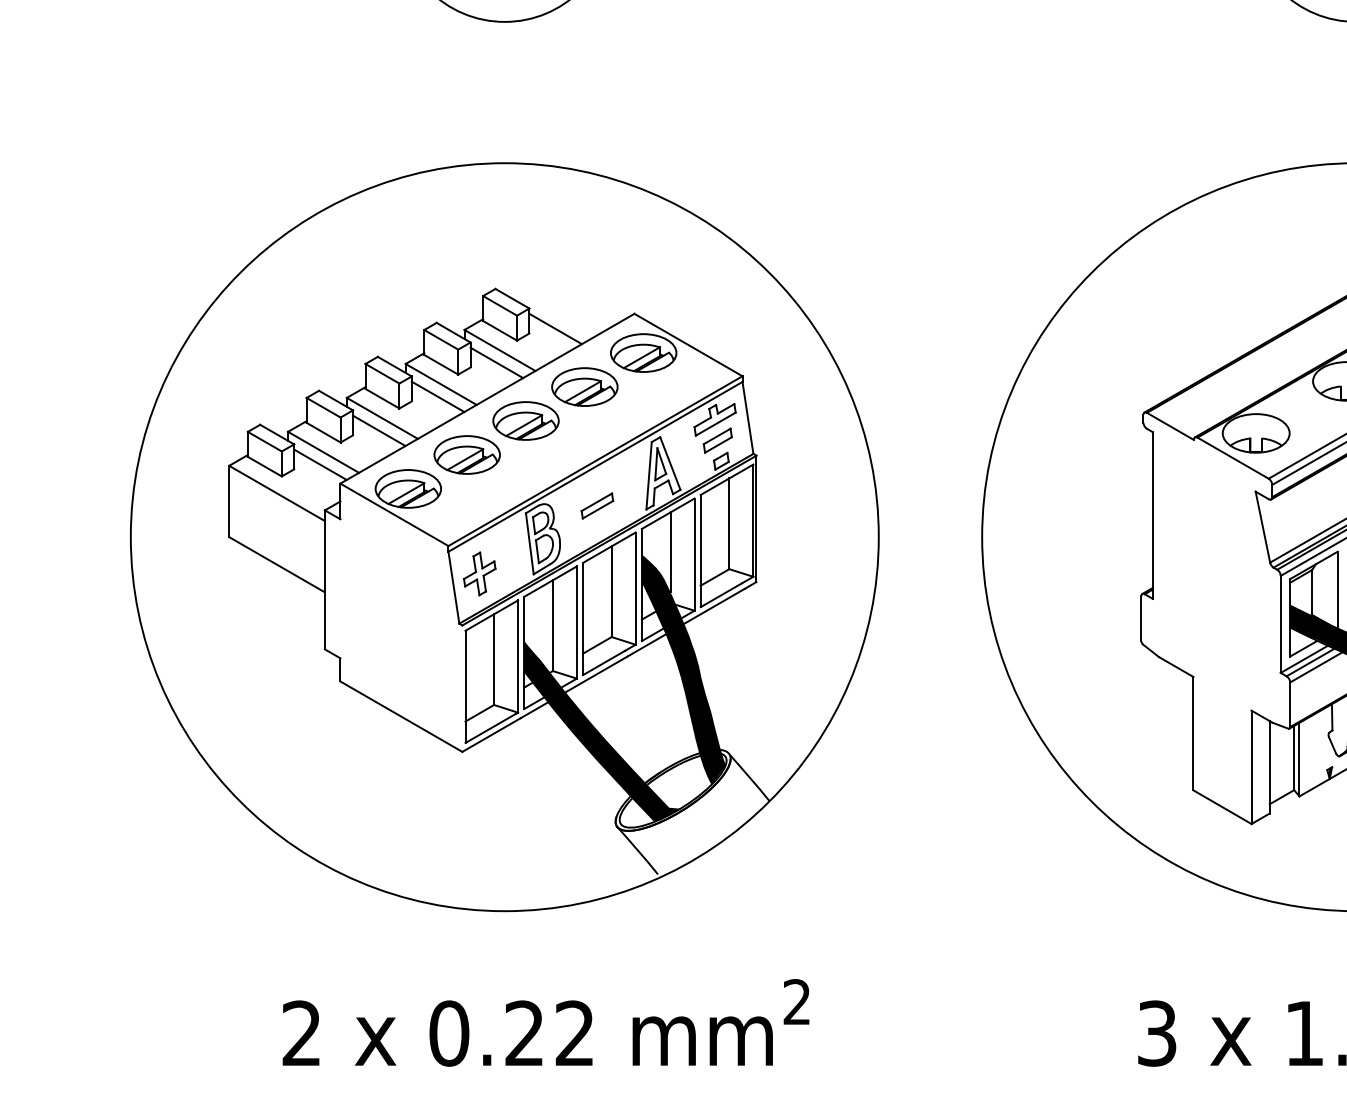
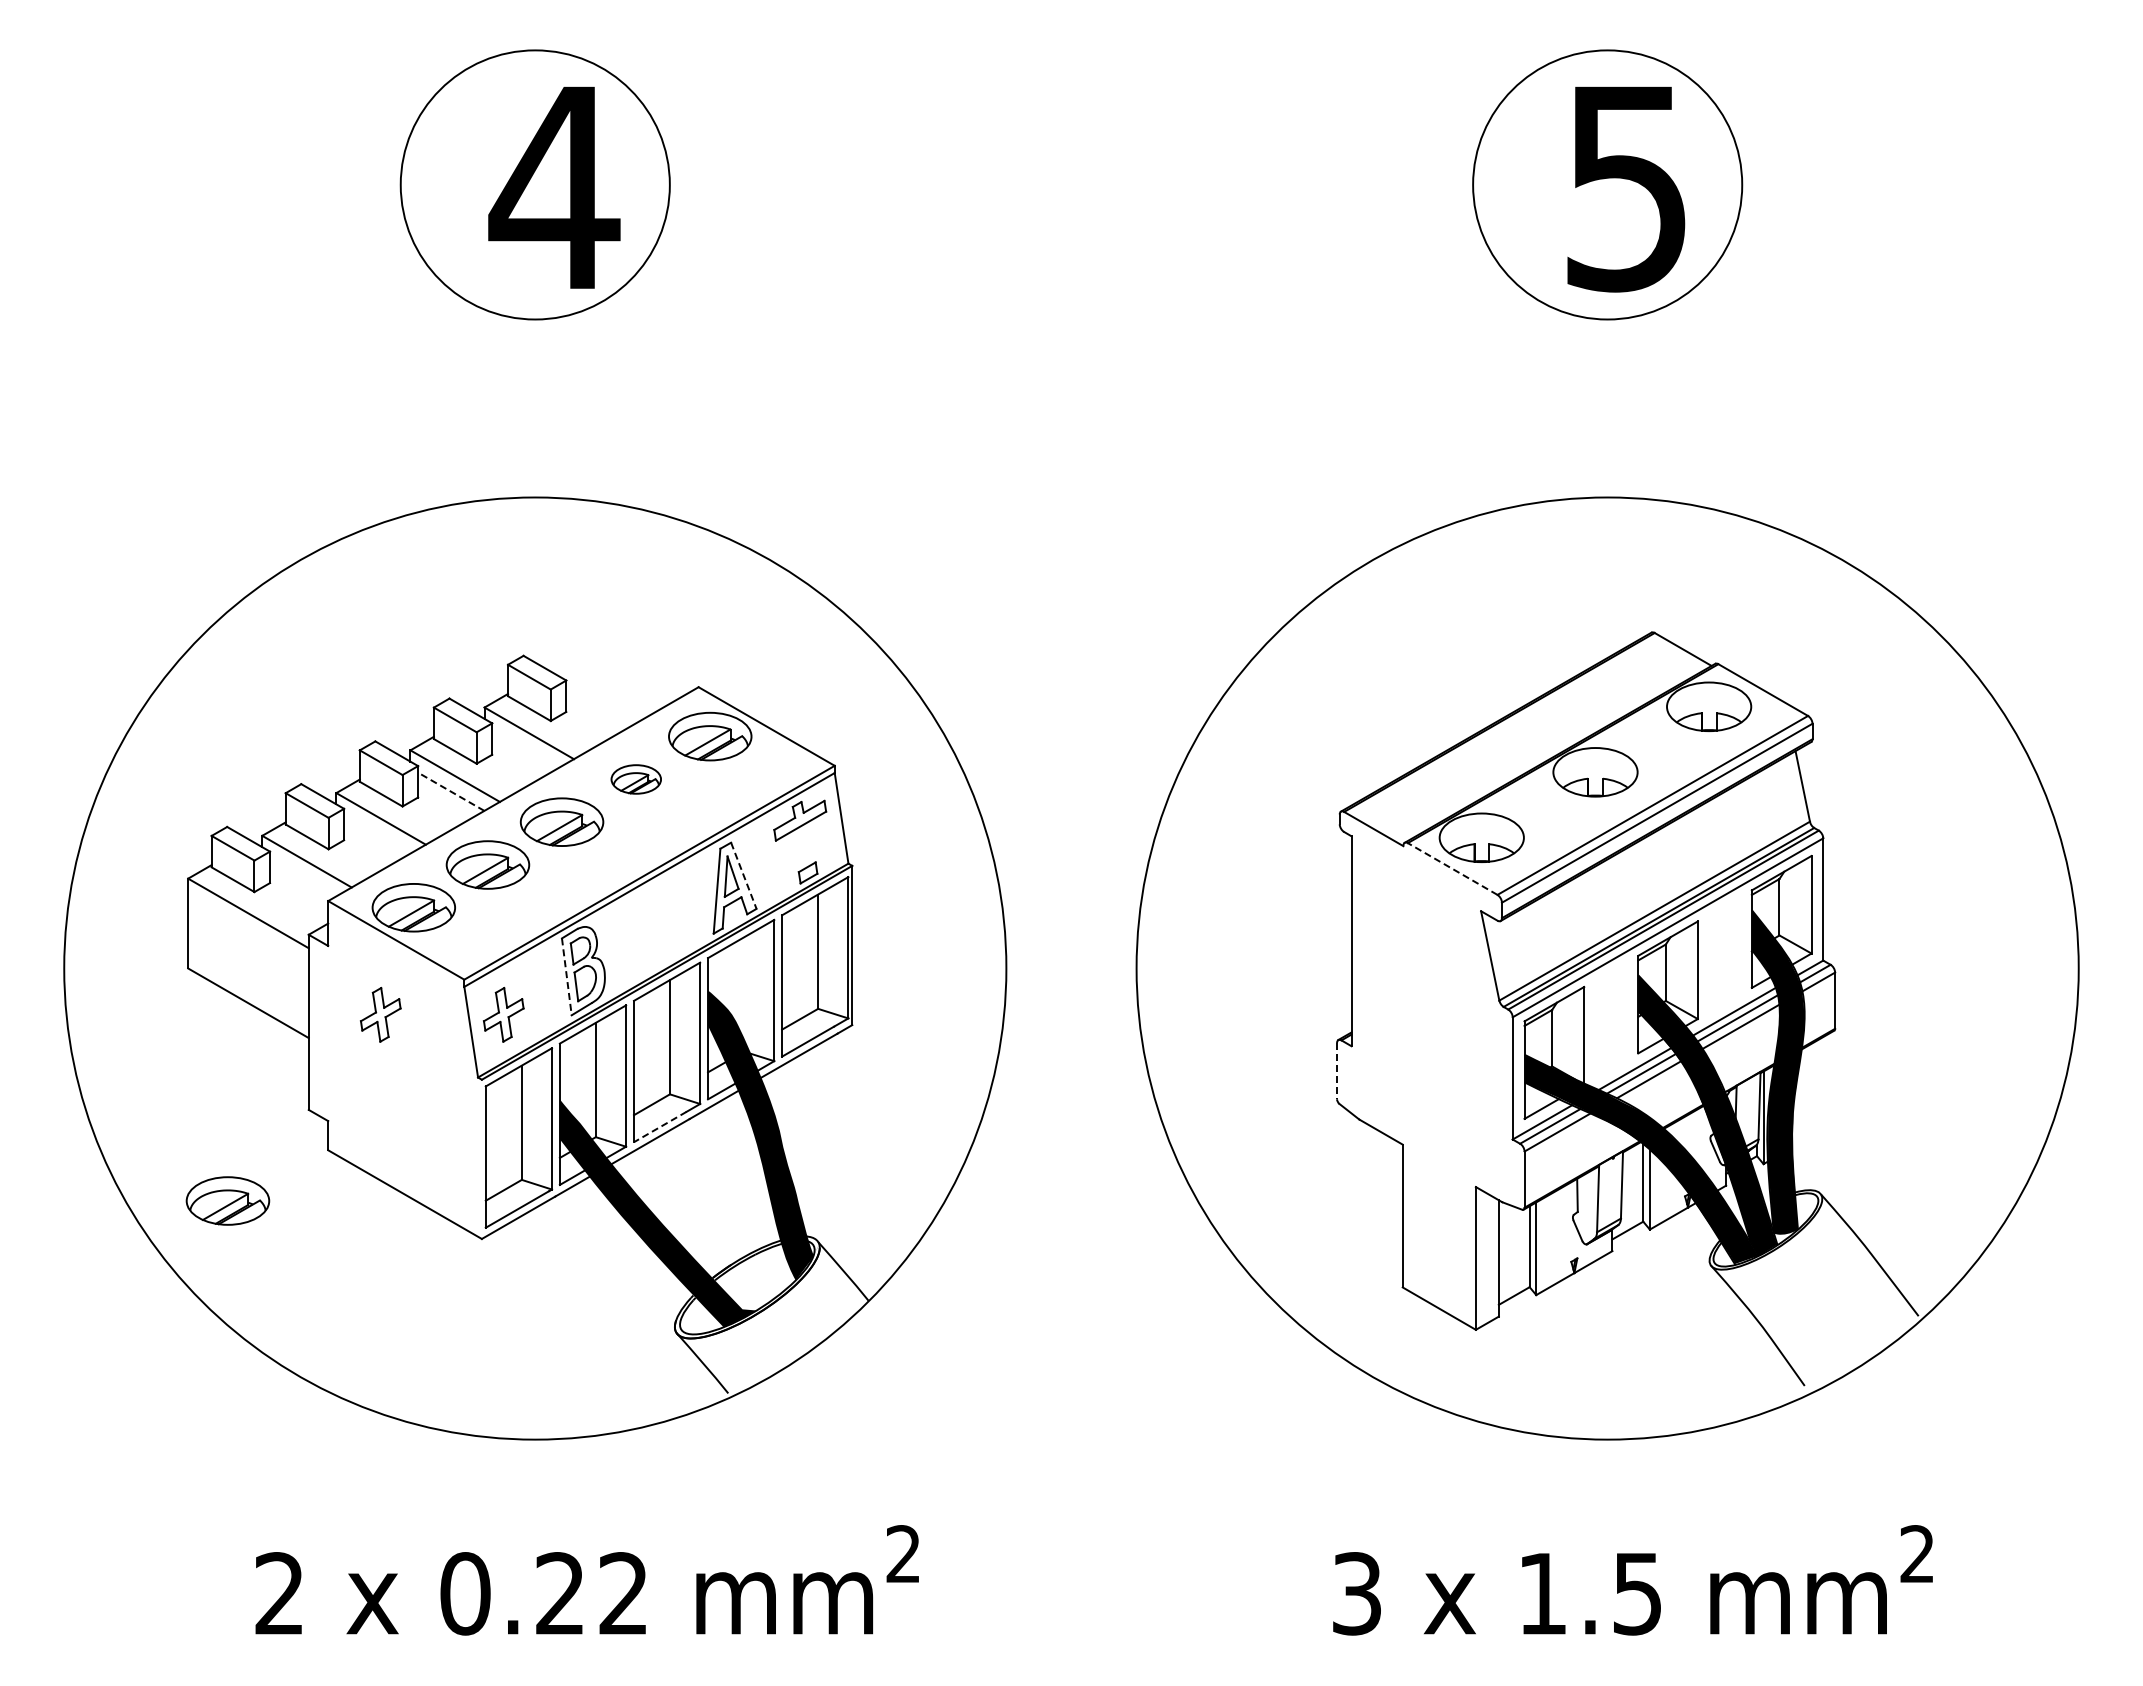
line: (555, 329) -> (599, 706), removed
line: (497, 362) -> (525, 748), removed
part: (585, 387) -> (636, 779), size x0.6
line: (437, 396) -> (450, 791), solid -> dashed
line: (379, 430) -> (377, 834), removed
part: (717, 440) -> (803, 846), removed
line: (1232, 458) -> (1452, 869), solid -> dashed
line: (320, 464) -> (303, 877), removed
line: (670, 464) -> (744, 876), solid -> dashed
part: (597, 506) -> (651, 929), removed
line: (529, 543) -> (566, 976), solid -> dashed
line: (670, 552) -> (744, 987), removed
part: (381, 573) -> (380, 1014), added
line: (1140, 618) -> (1336, 1071), solid -> dashed
line: (603, 663) -> (659, 1127), solid -> dashed
part: (260, 721) -> (227, 1200), added

